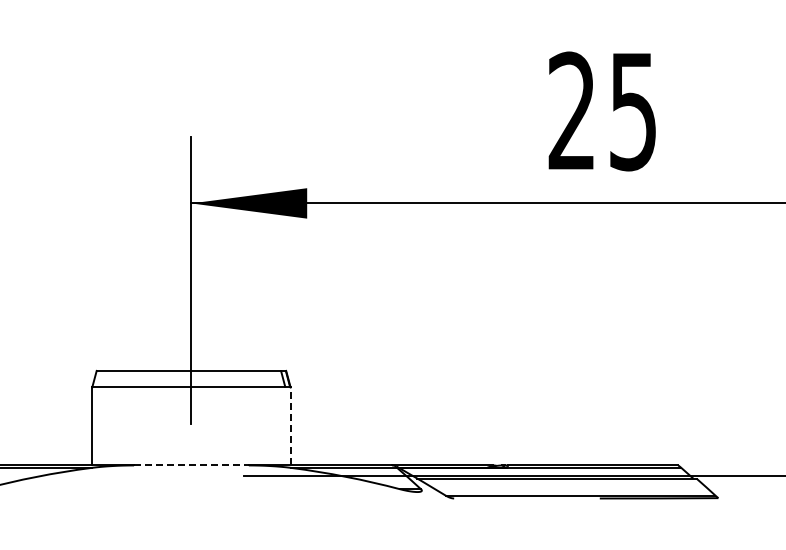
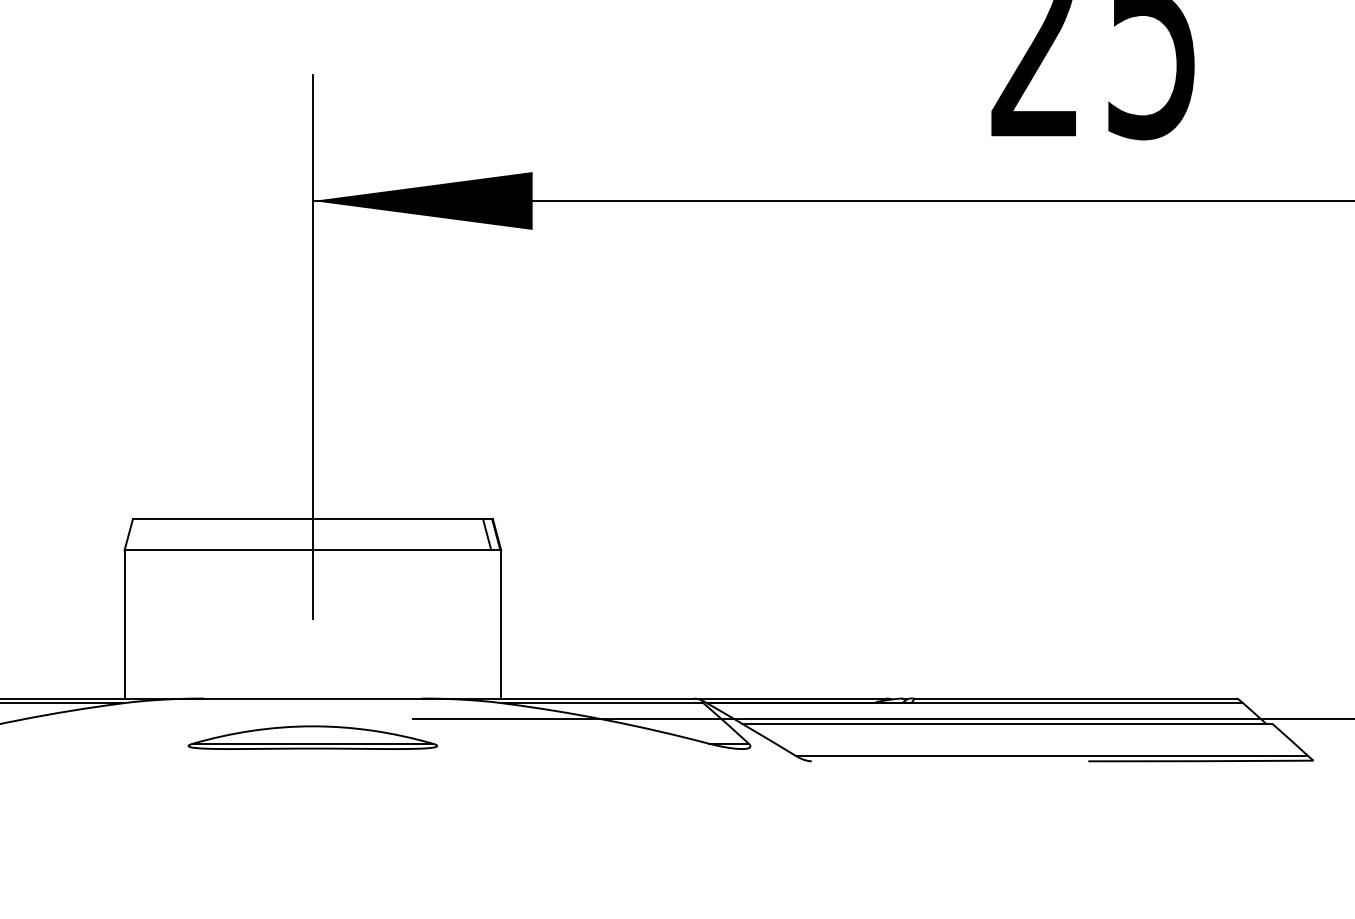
line: (290, 426) -> (500, 624), dashed -> solid
line: (191, 465) -> (312, 698), dashed -> solid
part: (191, 485) -> (312, 736), added

